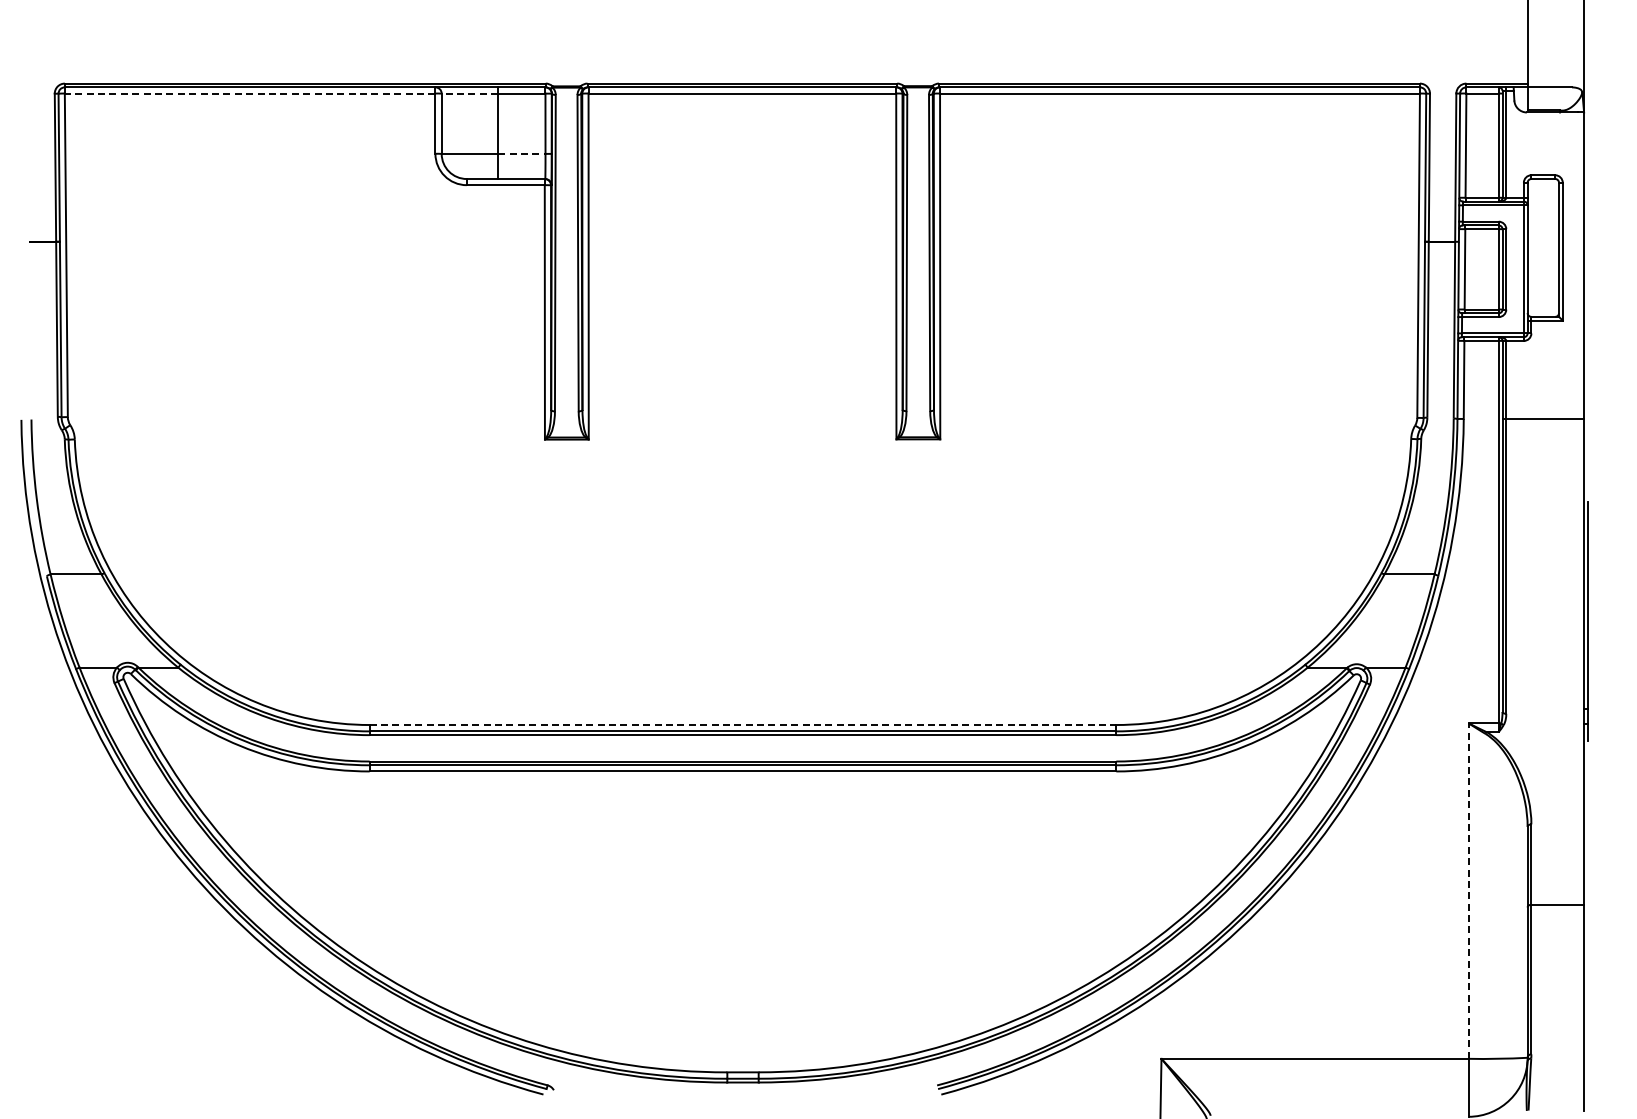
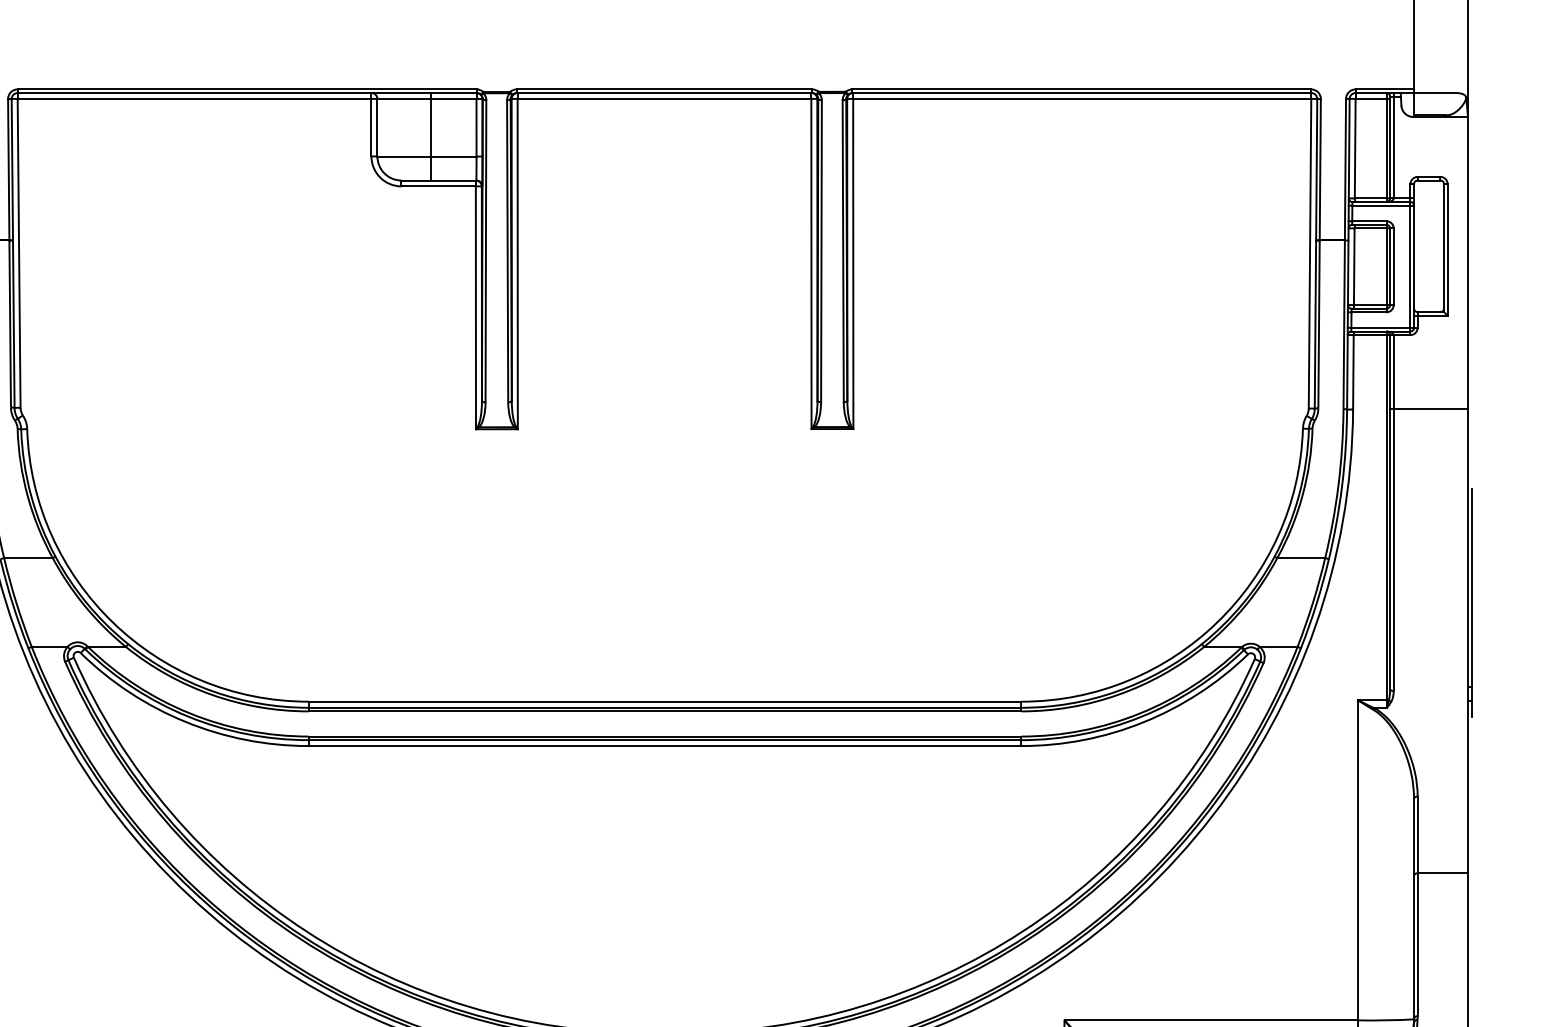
line: (249, 93) -> (193, 98), dashed -> solid
line: (469, 93) -> (403, 98), dashed -> solid
line: (521, 153) -> (453, 156), dashed -> solid
line: (743, 725) -> (665, 702), dashed -> solid
line: (1468, 891) -> (1357, 860), dashed -> solid

